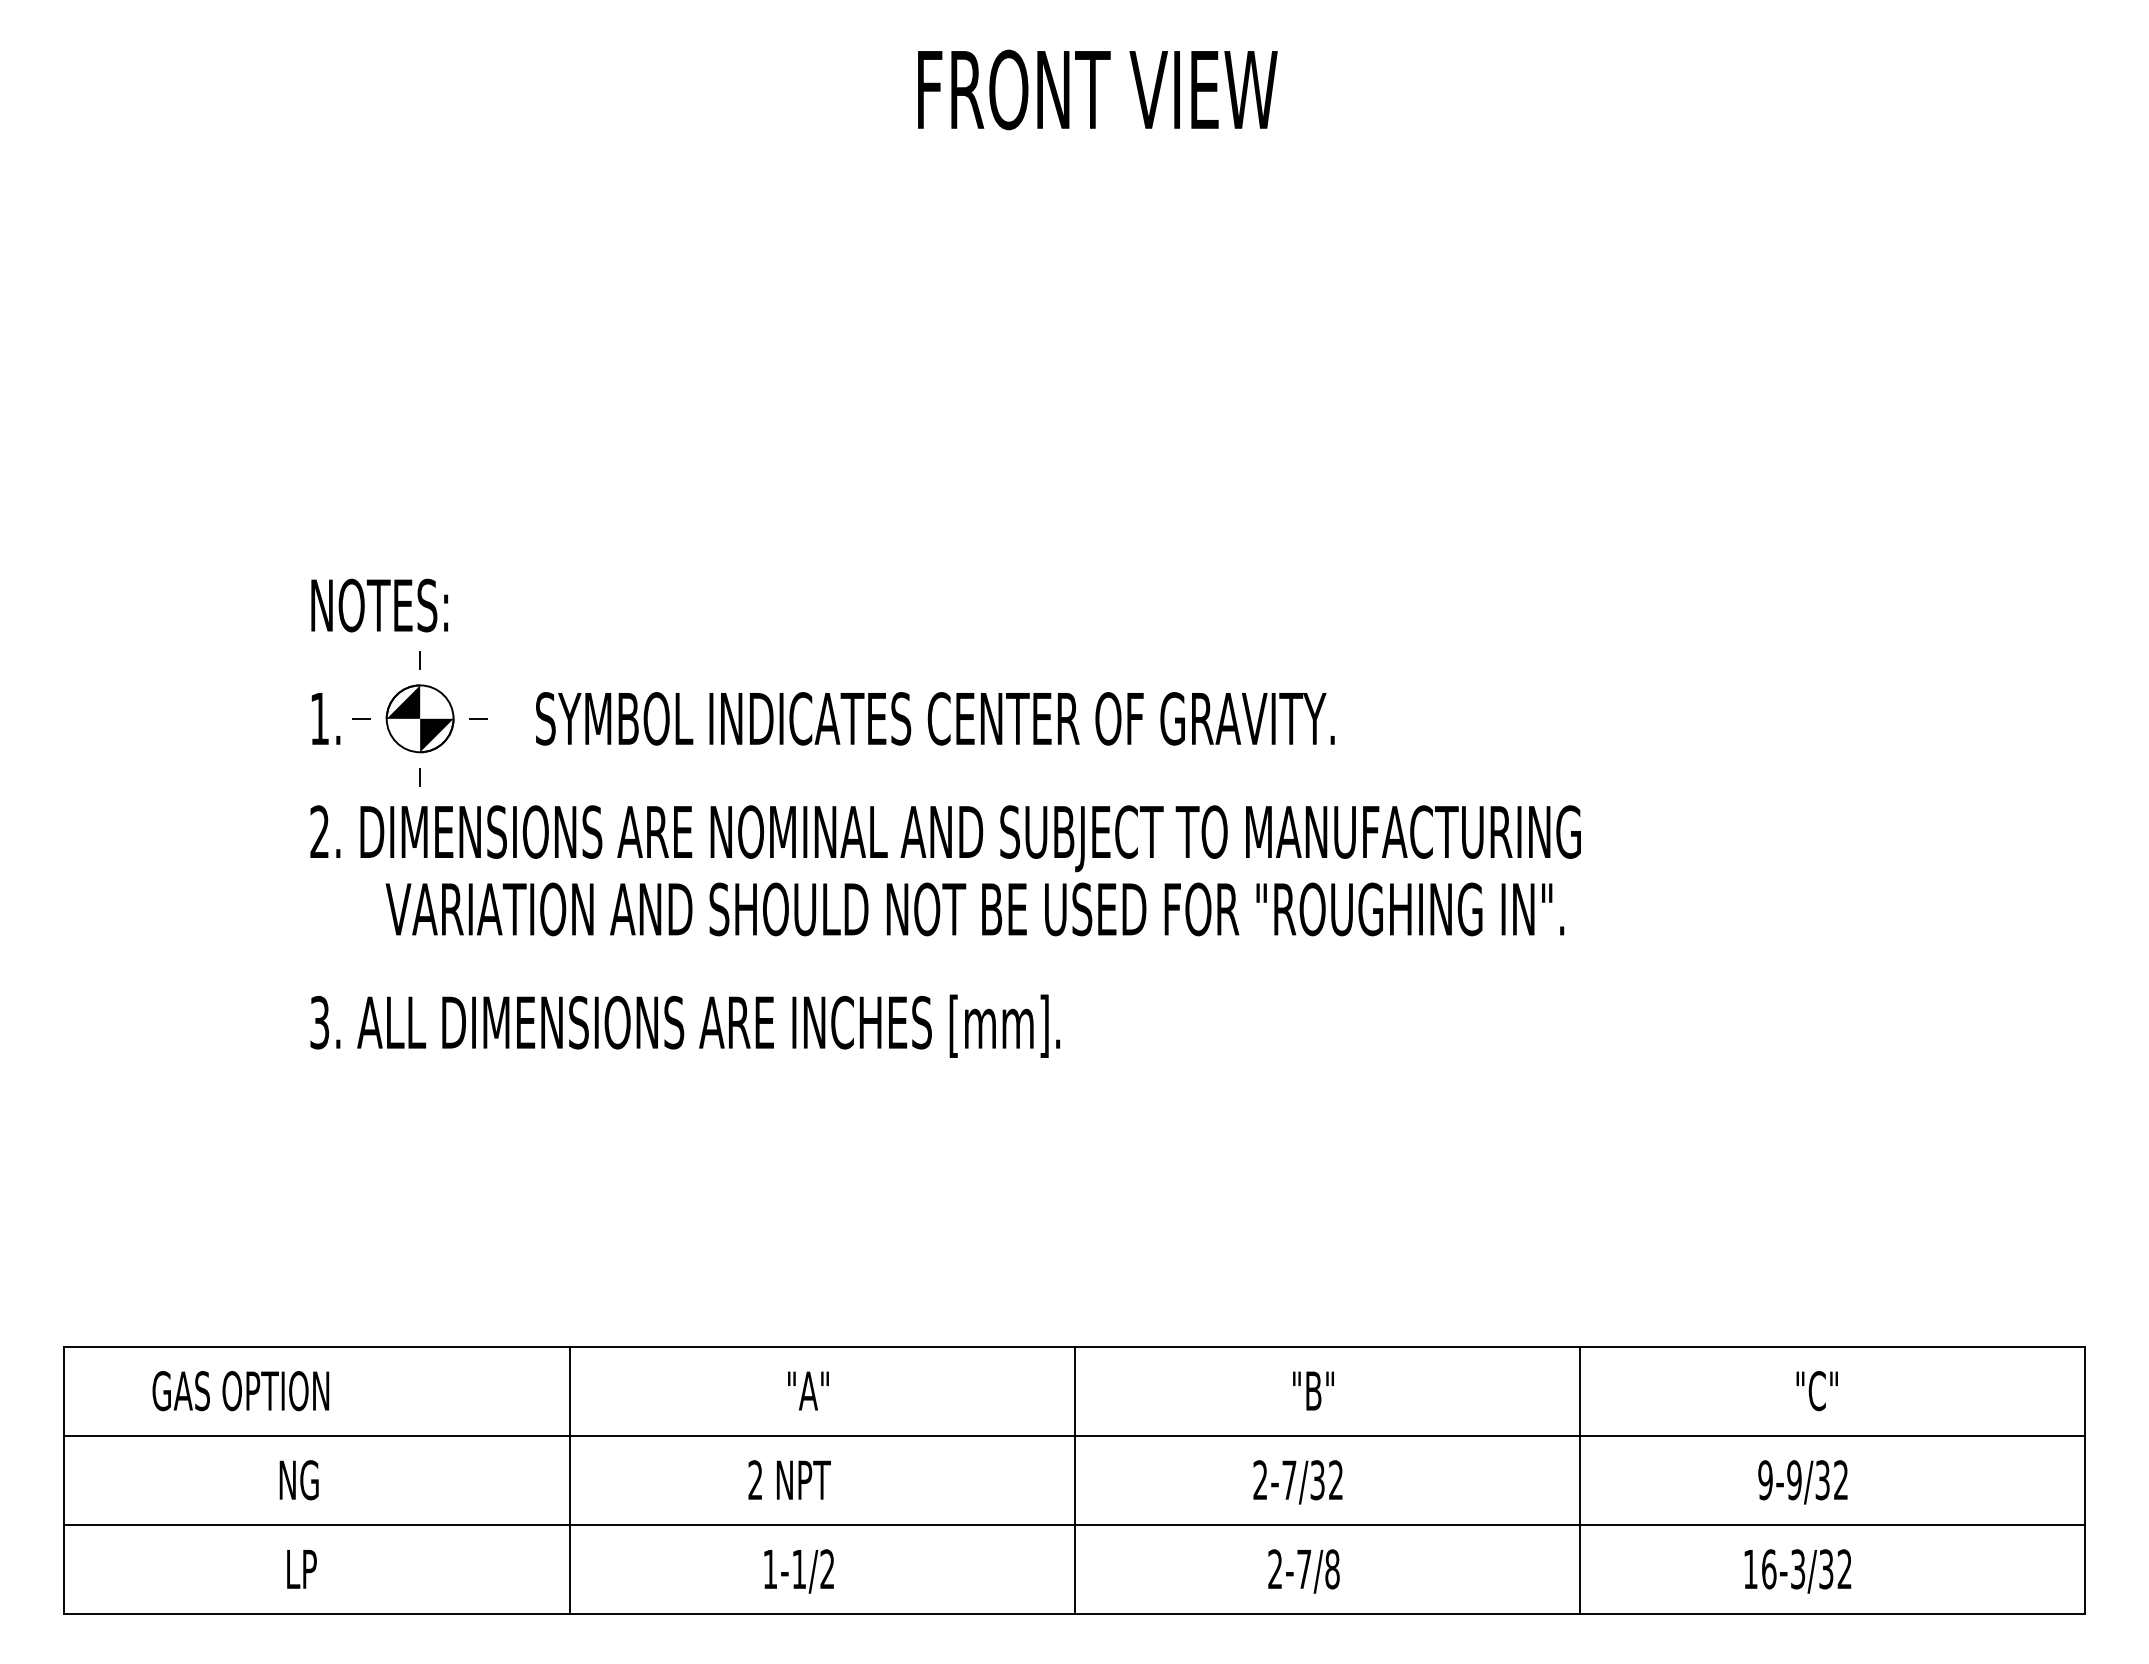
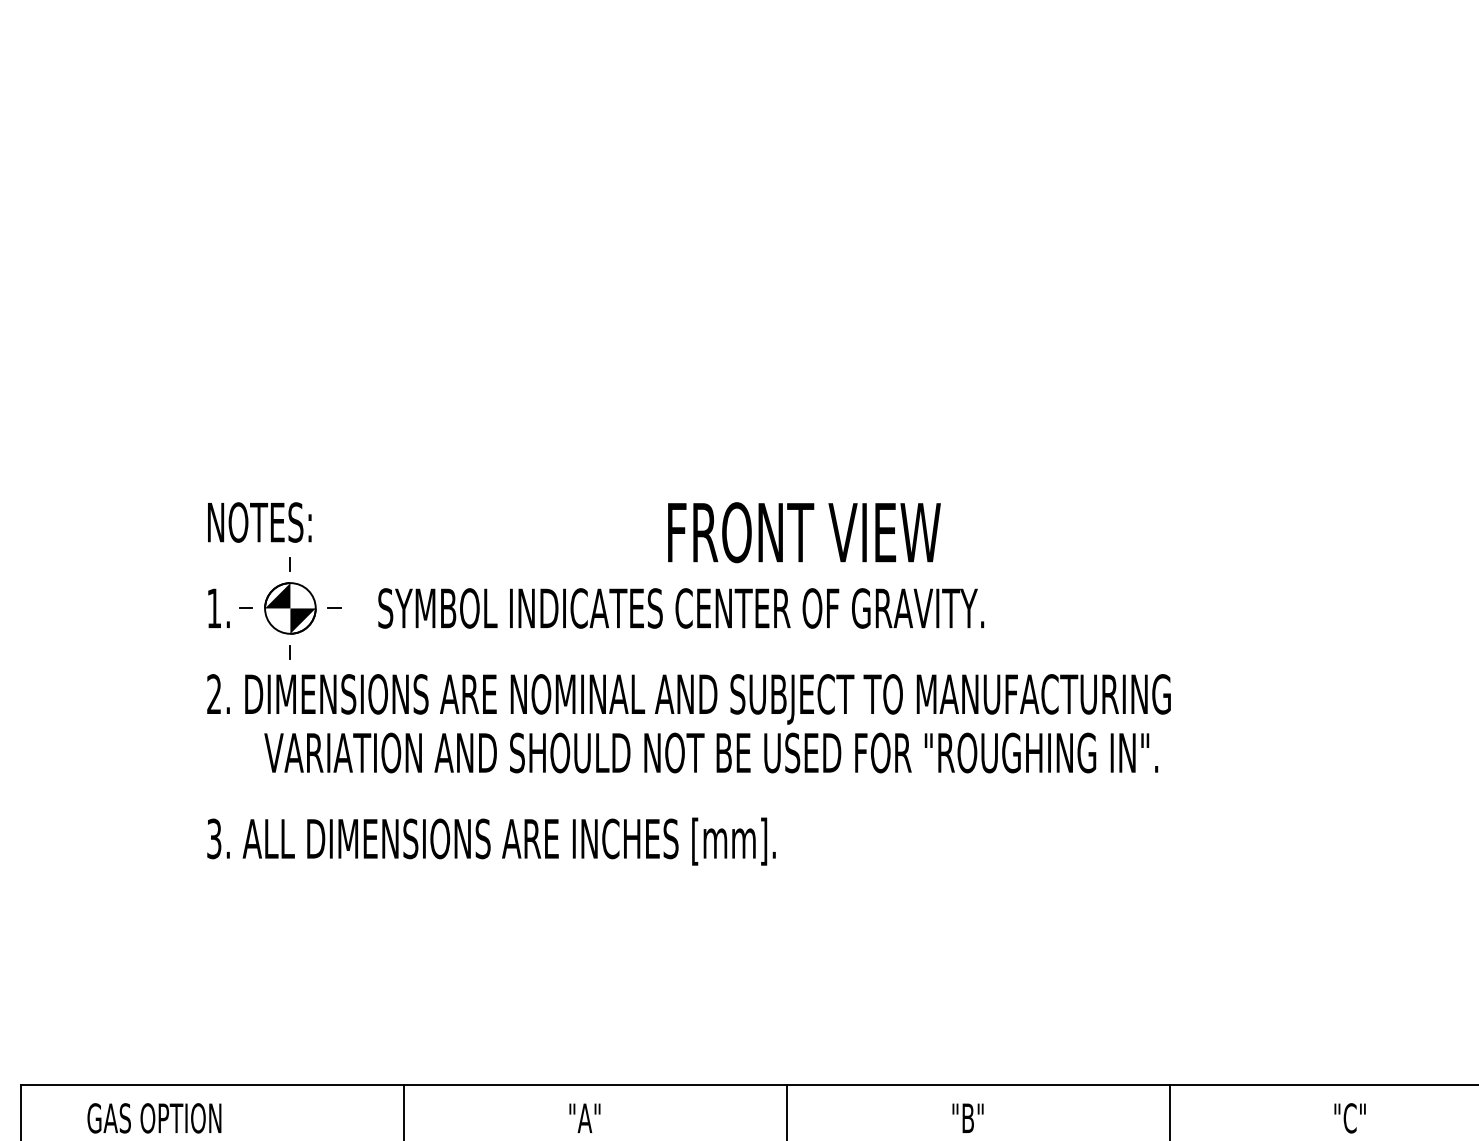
text: (1097, 89) -> (804, 532), moved

